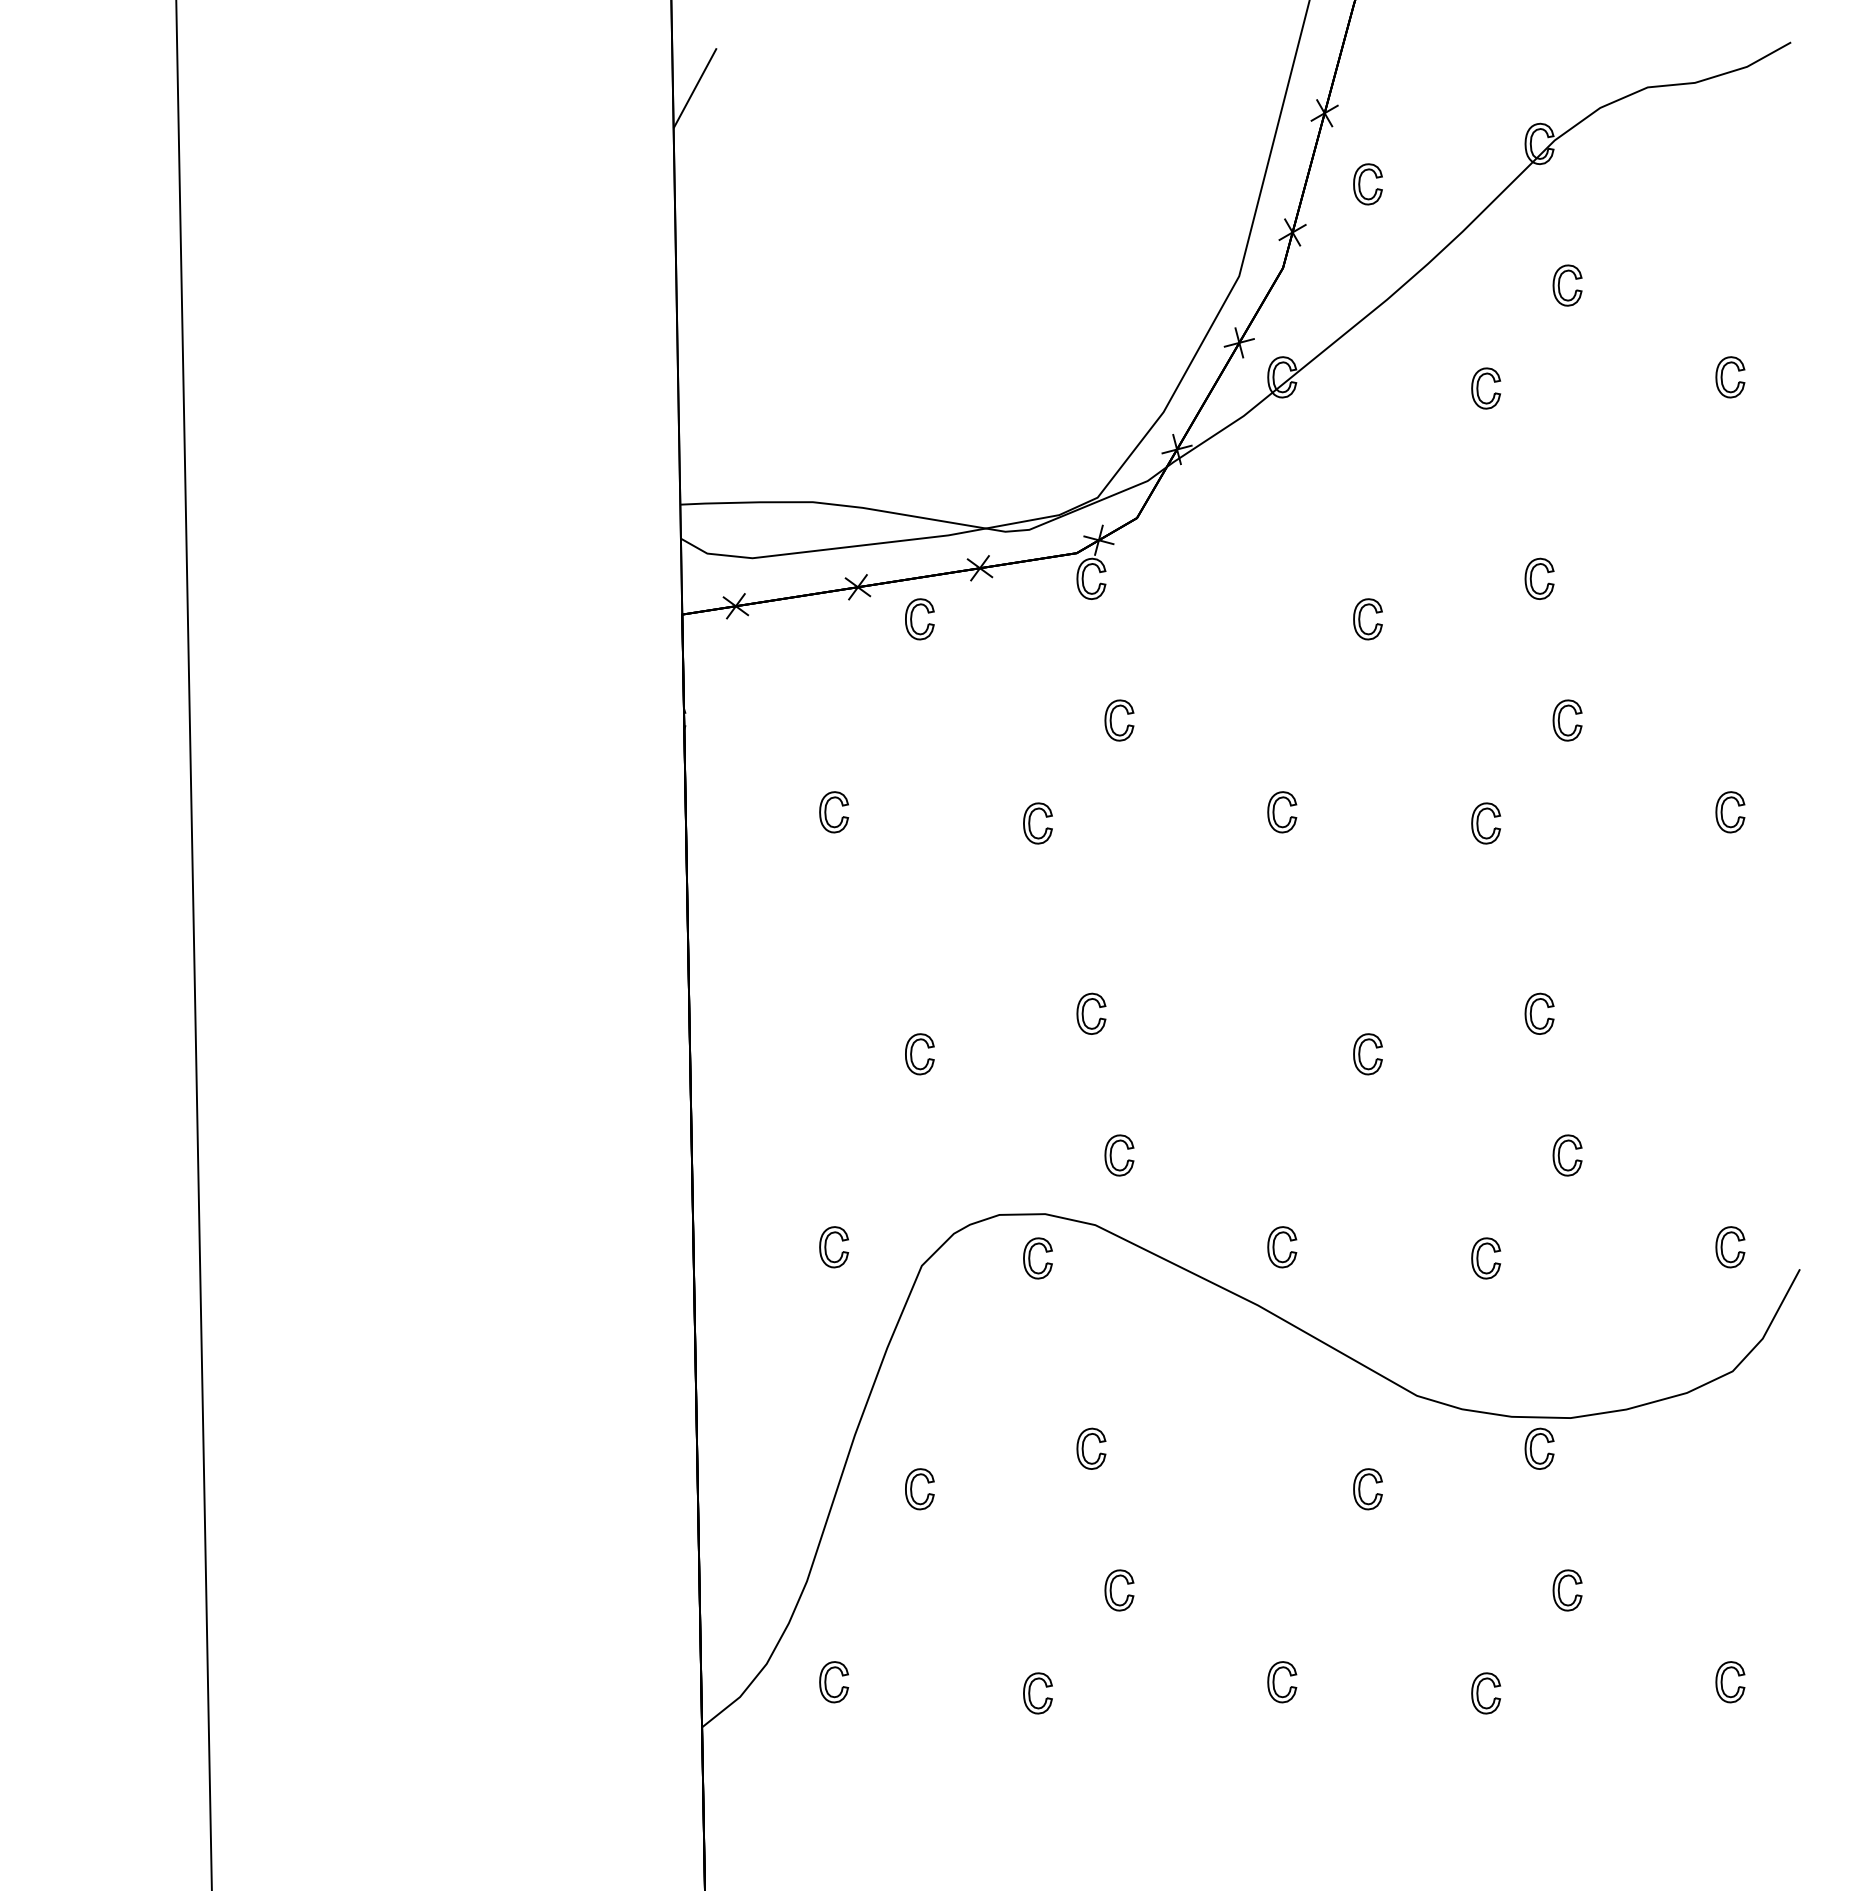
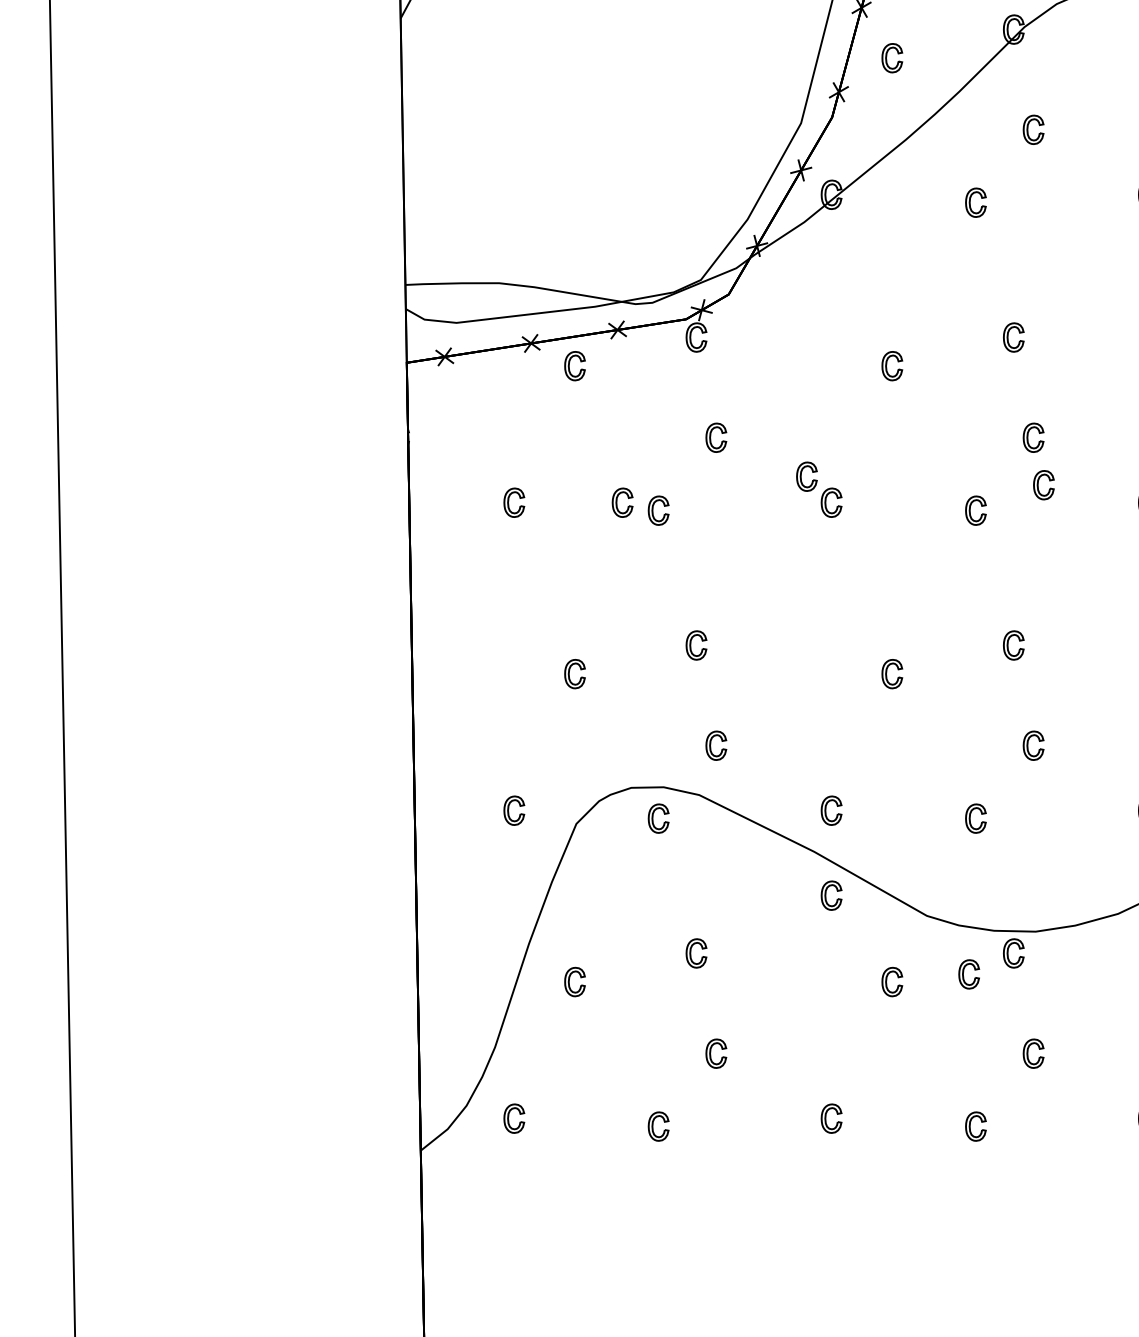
part: (1239, 775) -> (801, 476), added
part: (1574, 787) -> (1038, 485), added
part: (979, 812) -> (617, 502), added
part: (1274, 1367) -> (826, 895), added
part: (1468, 1478) -> (963, 974), added

